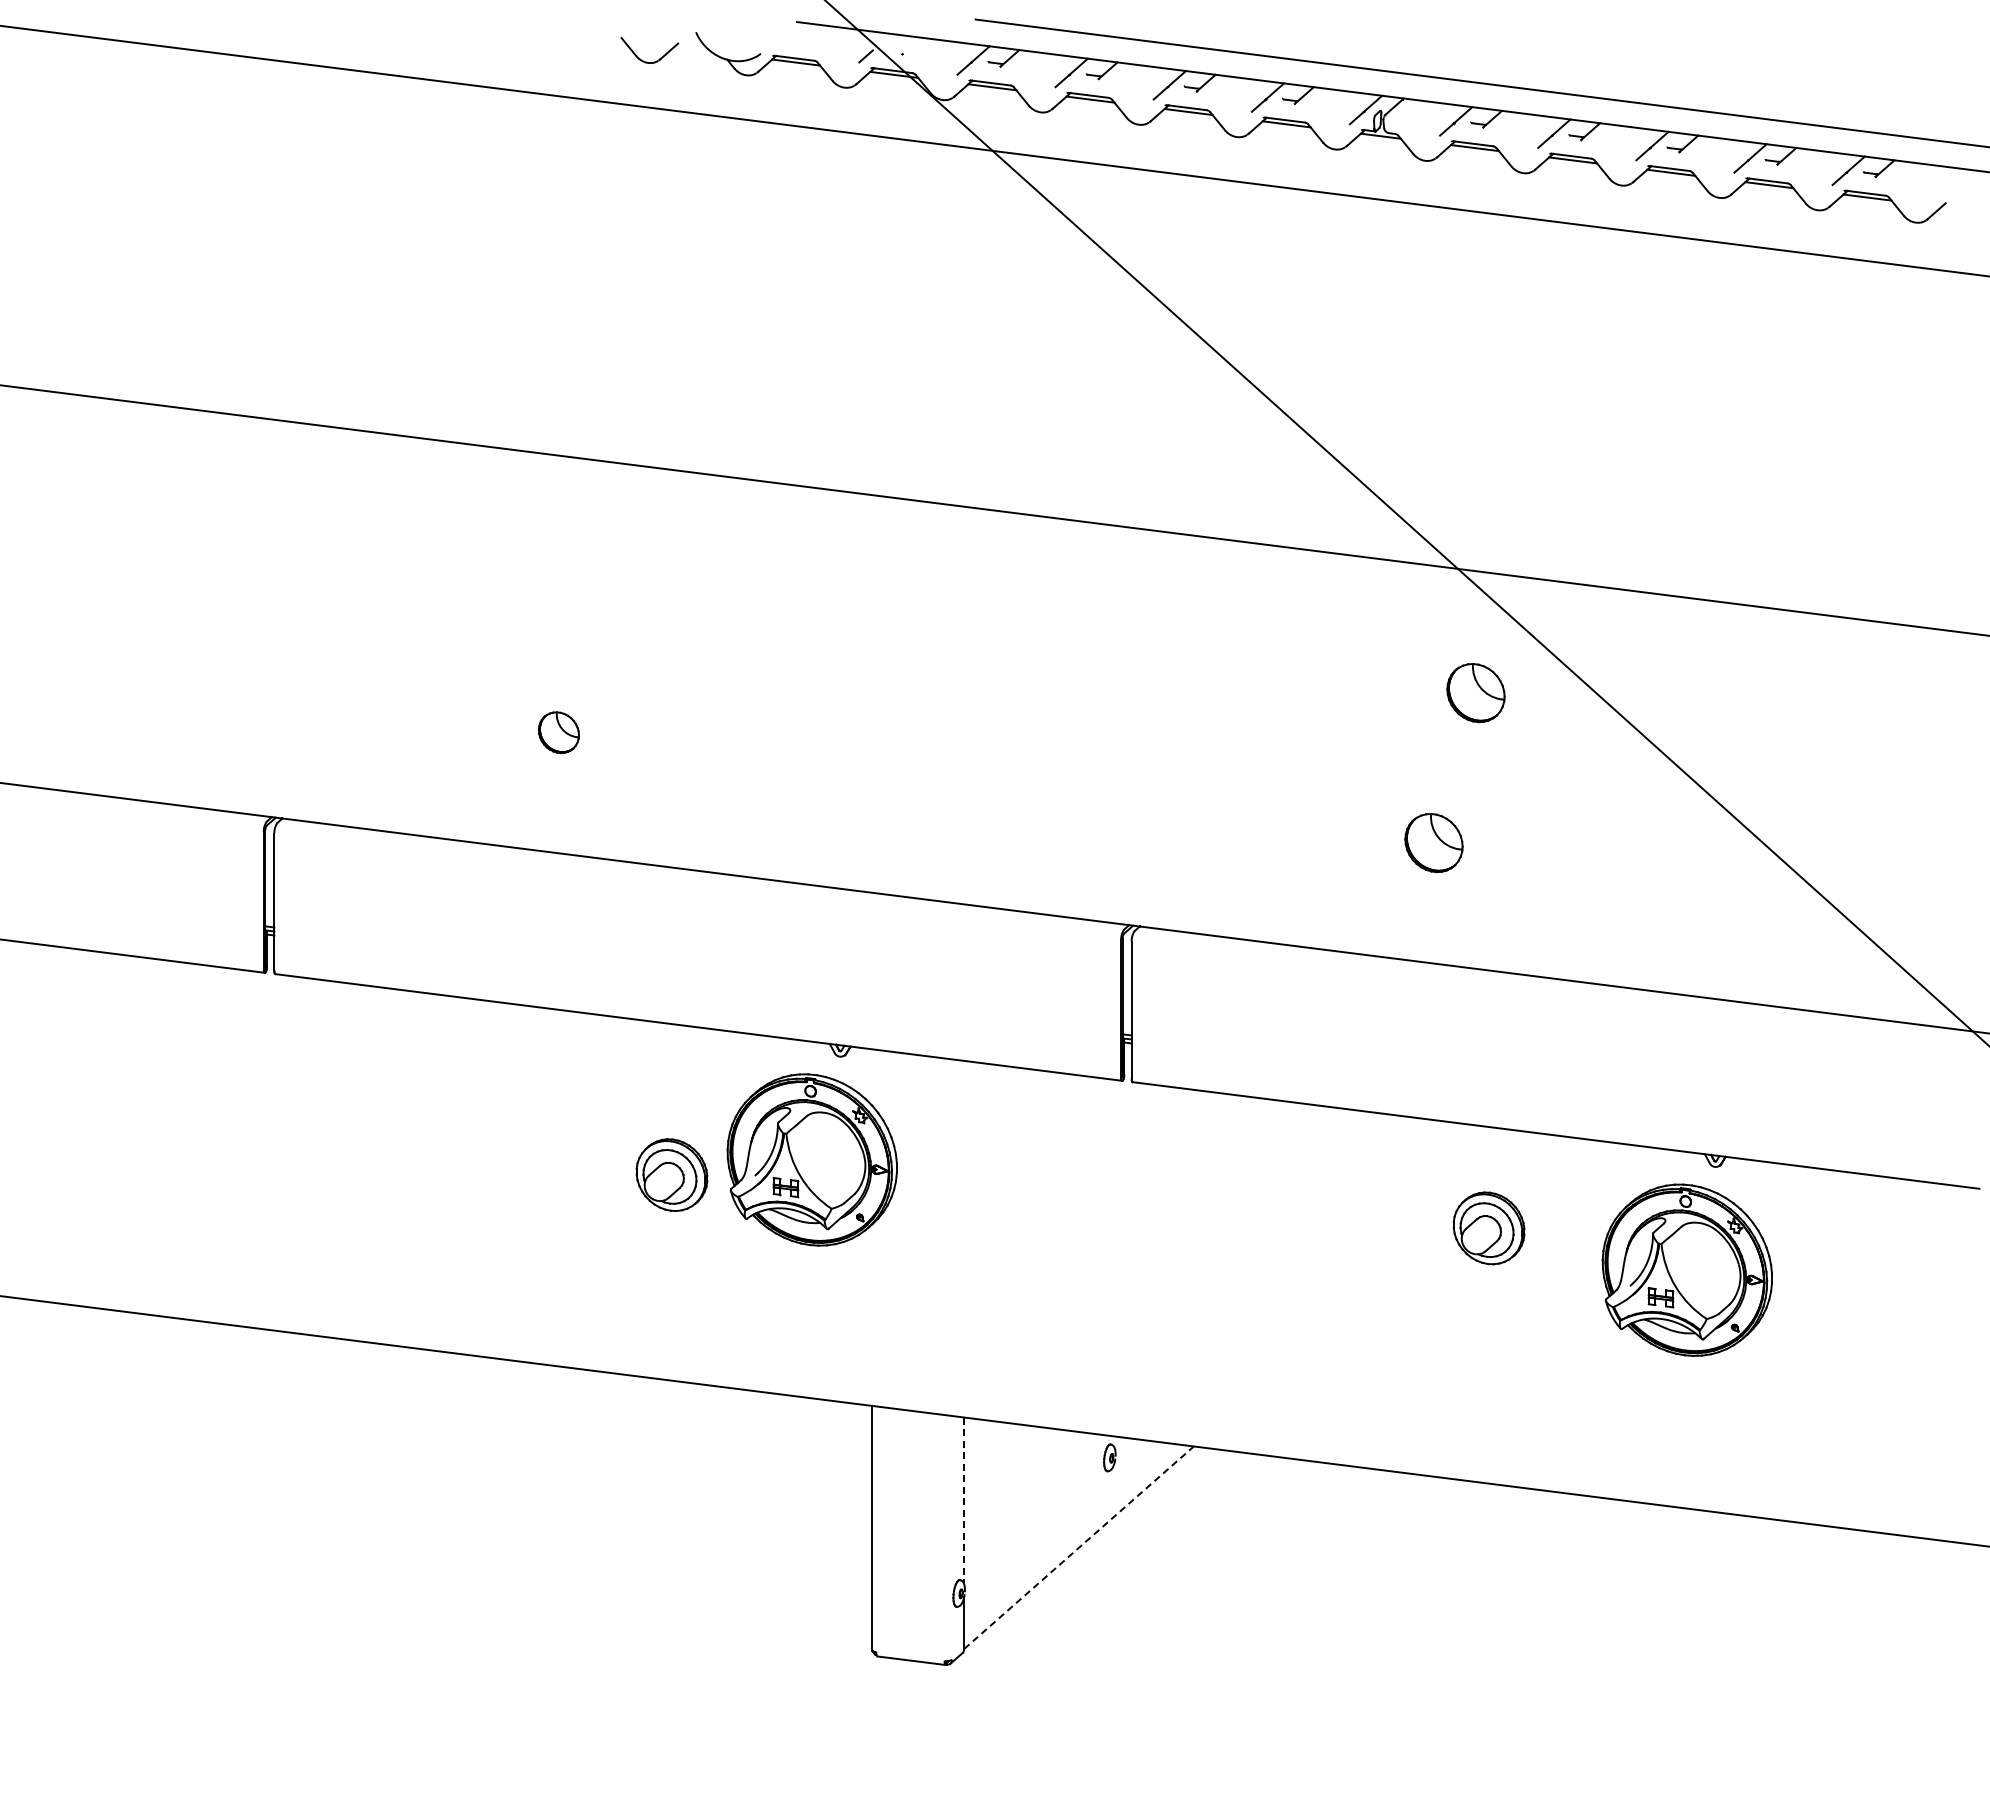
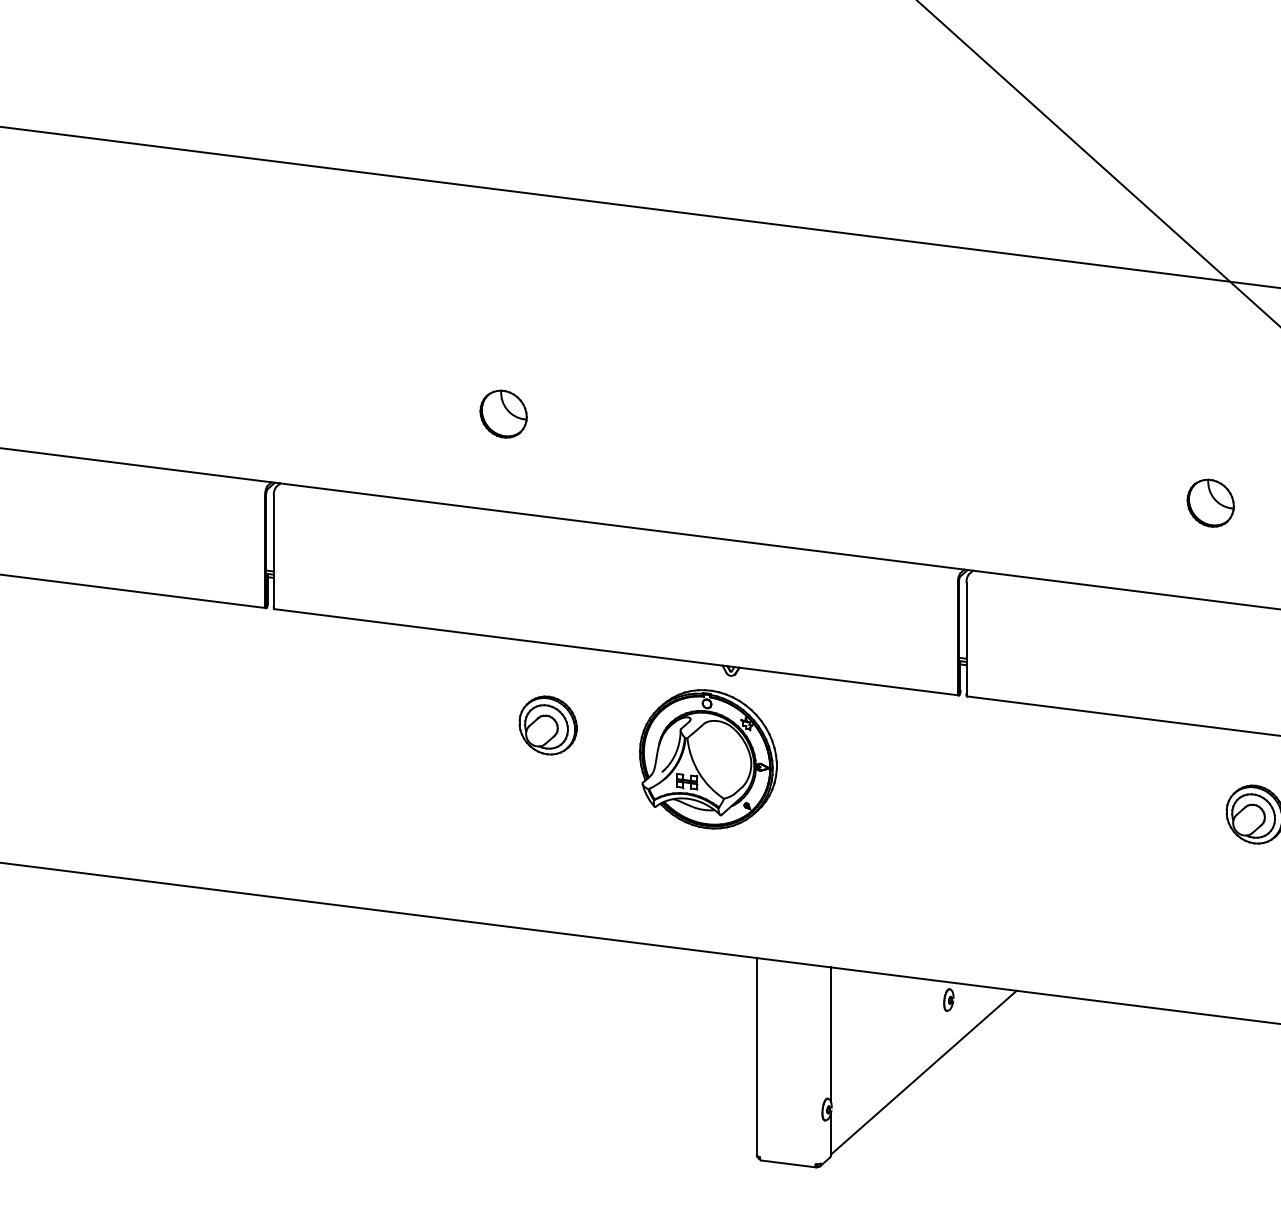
part: (1475, 693) -> (1244, 382), removed
part: (558, 732) -> (503, 413), size x1.43
part: (671, 1174) -> (547, 725), moved
line: (964, 1501) -> (831, 1035), dashed -> solid
line: (1079, 1547) -> (924, 1072), dashed -> solid

